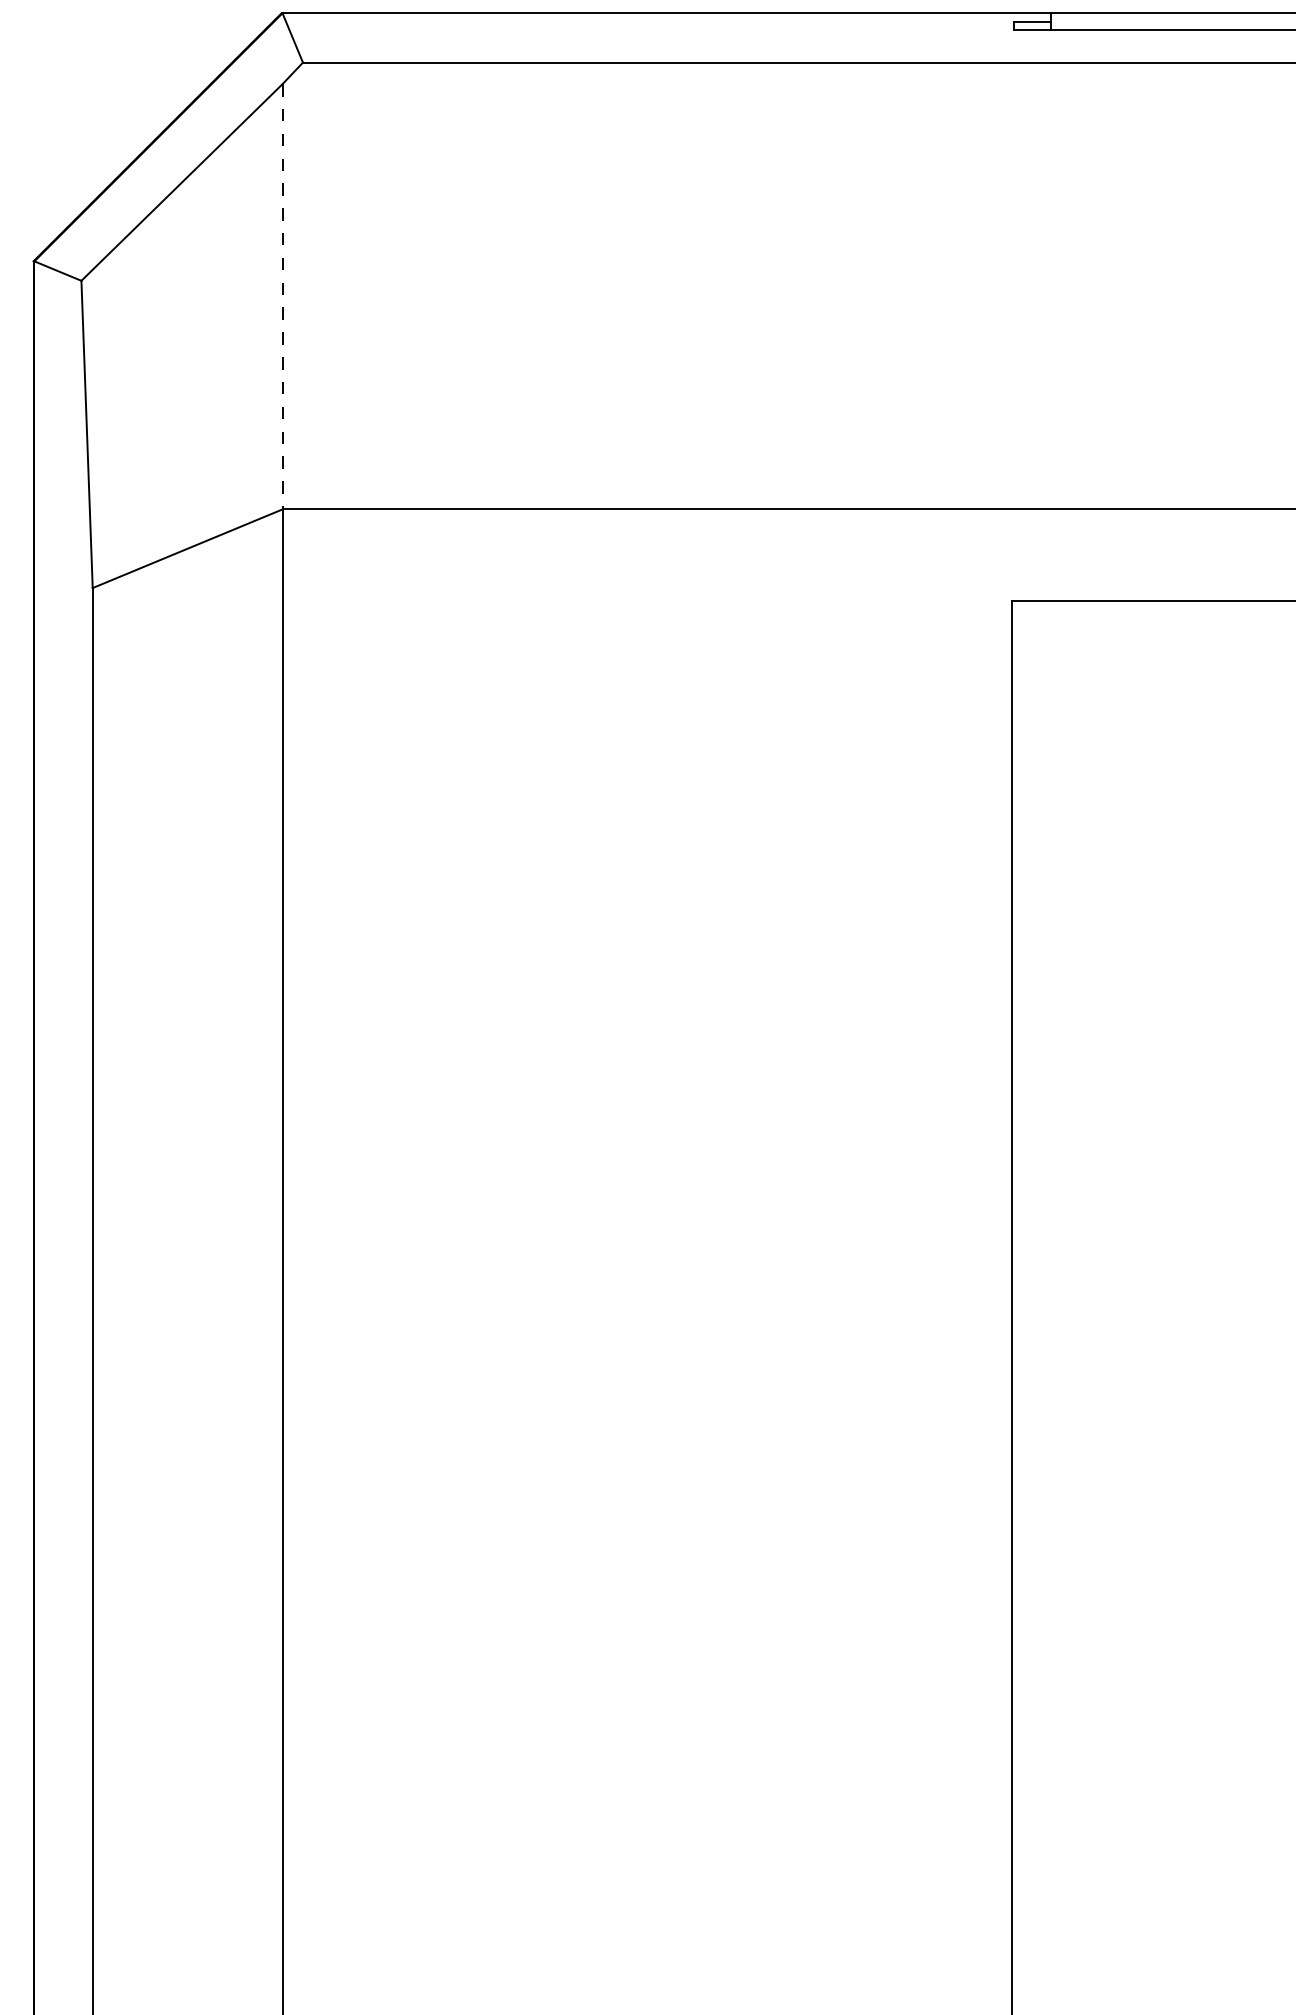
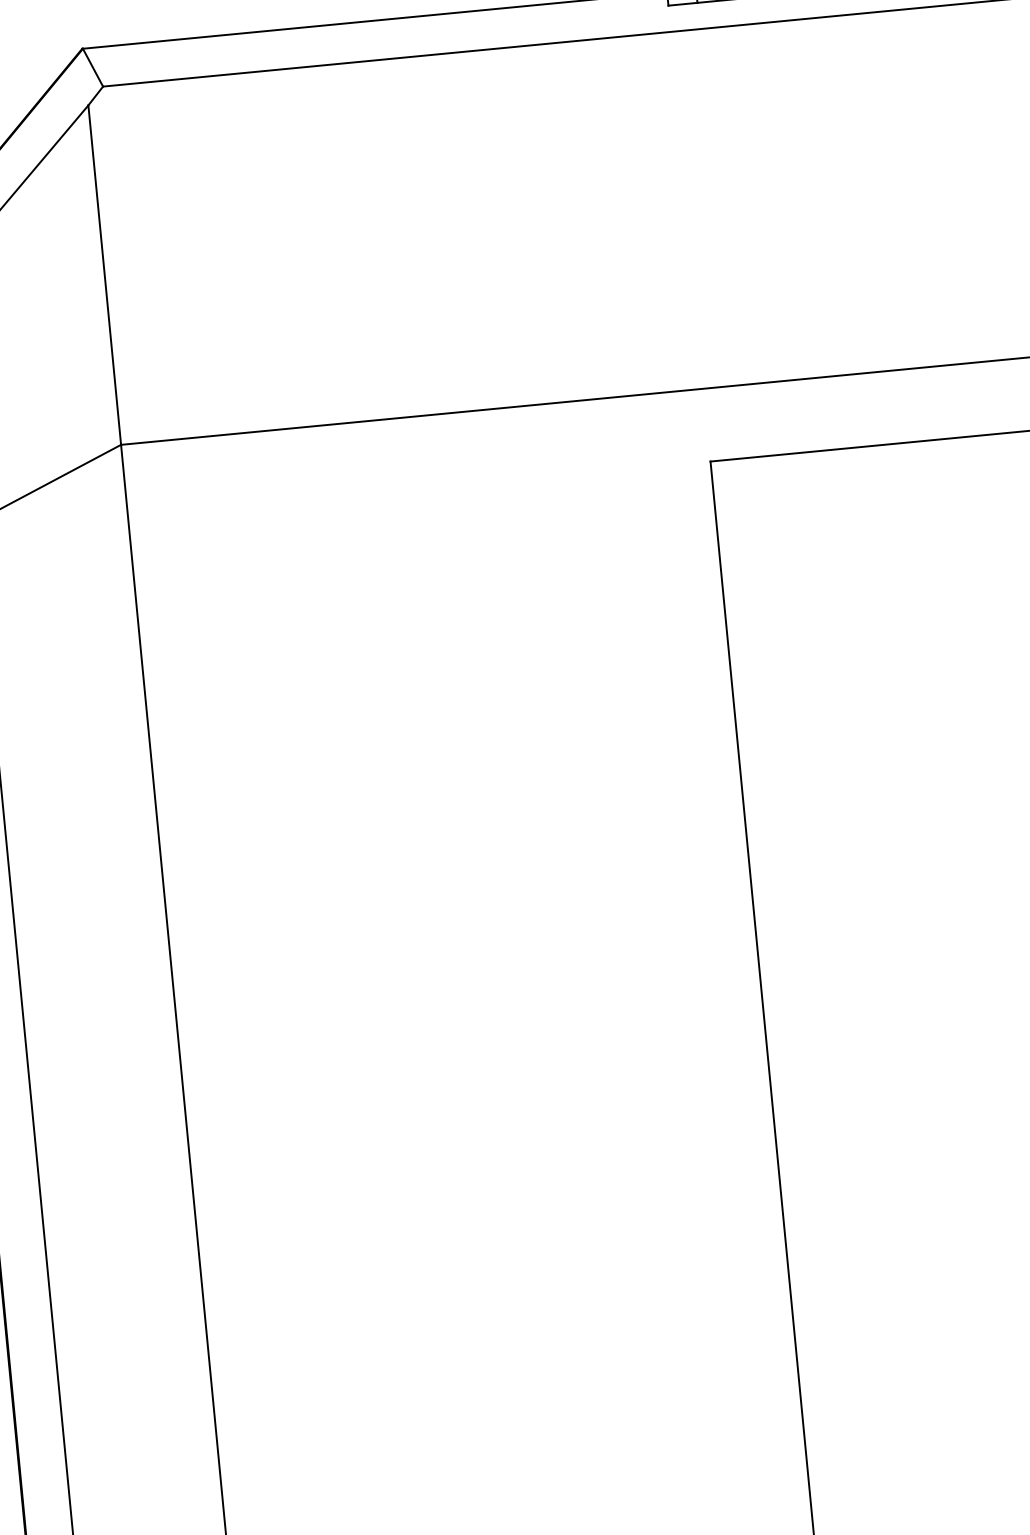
line: (282, 296) -> (104, 274), dashed -> solid

